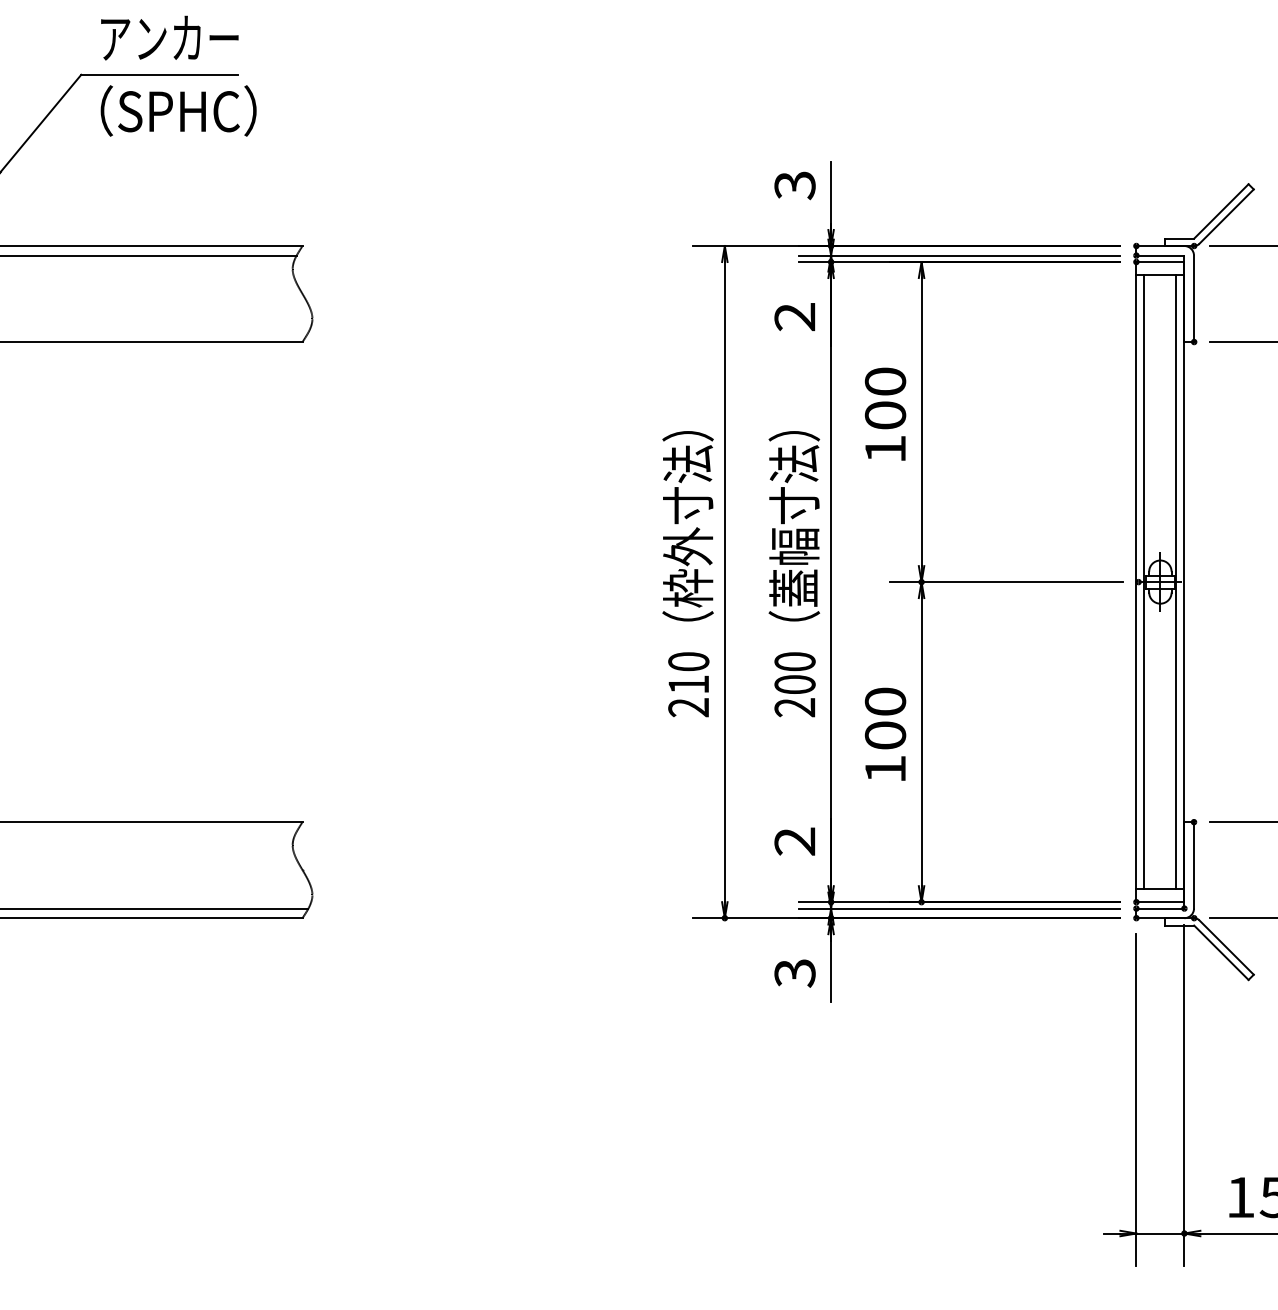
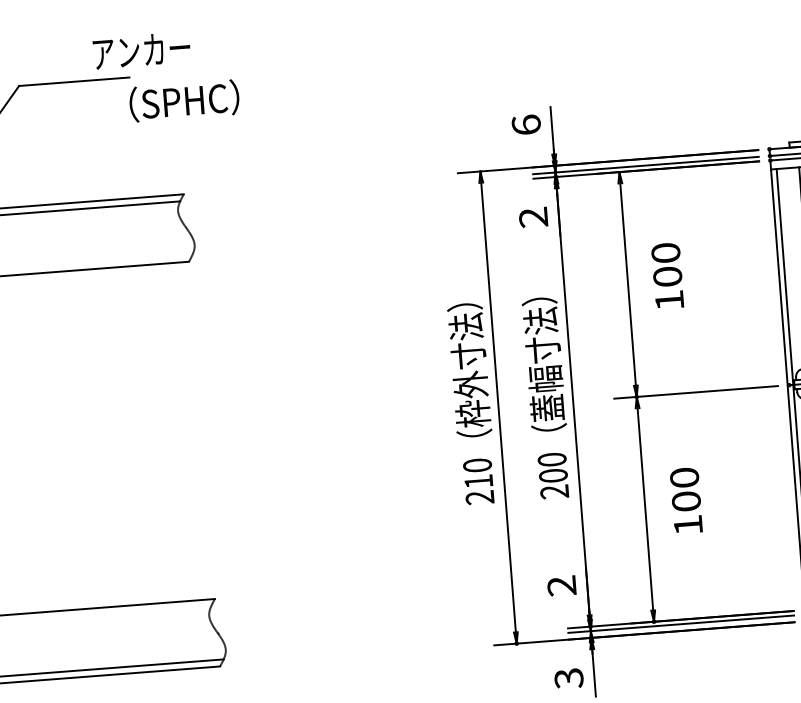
text: (169, 37) -> (141, 50), moved
text: (178, 110) -> (184, 100), moved
text: (794, 185) -> (526, 125), 3 -> 6
text: (885, 413) -> (667, 275), moved
text: (885, 733) -> (686, 500), moved

